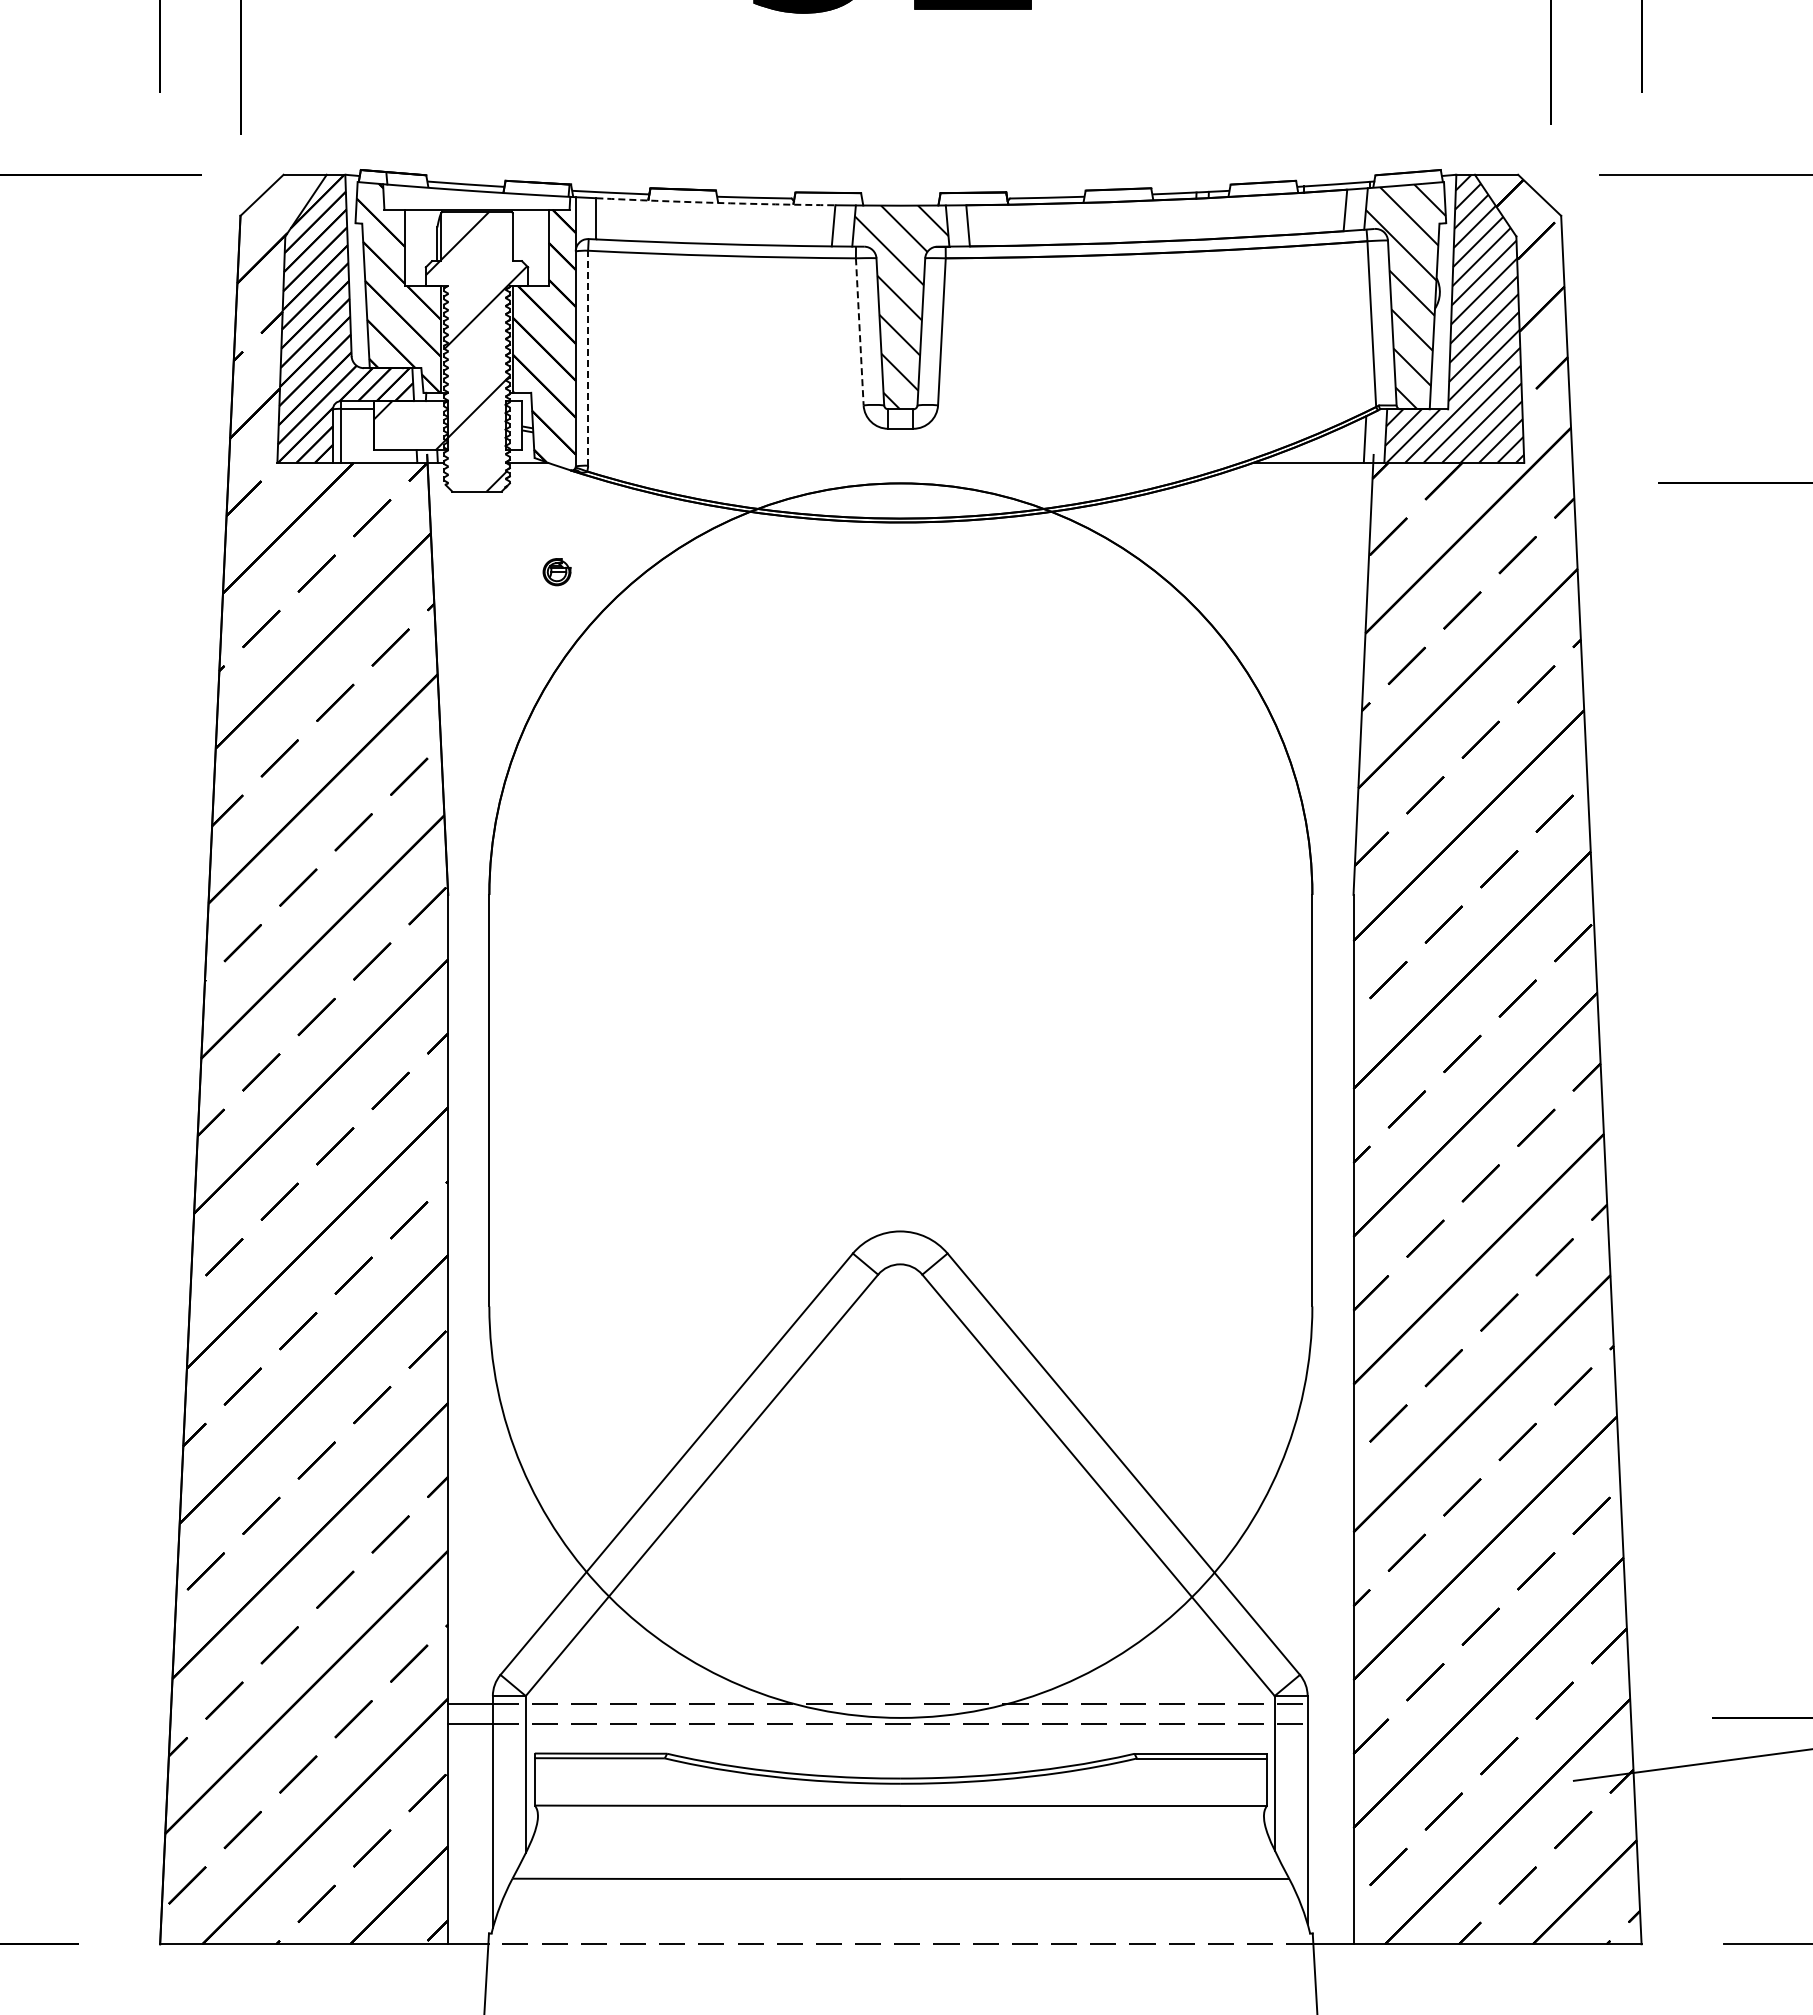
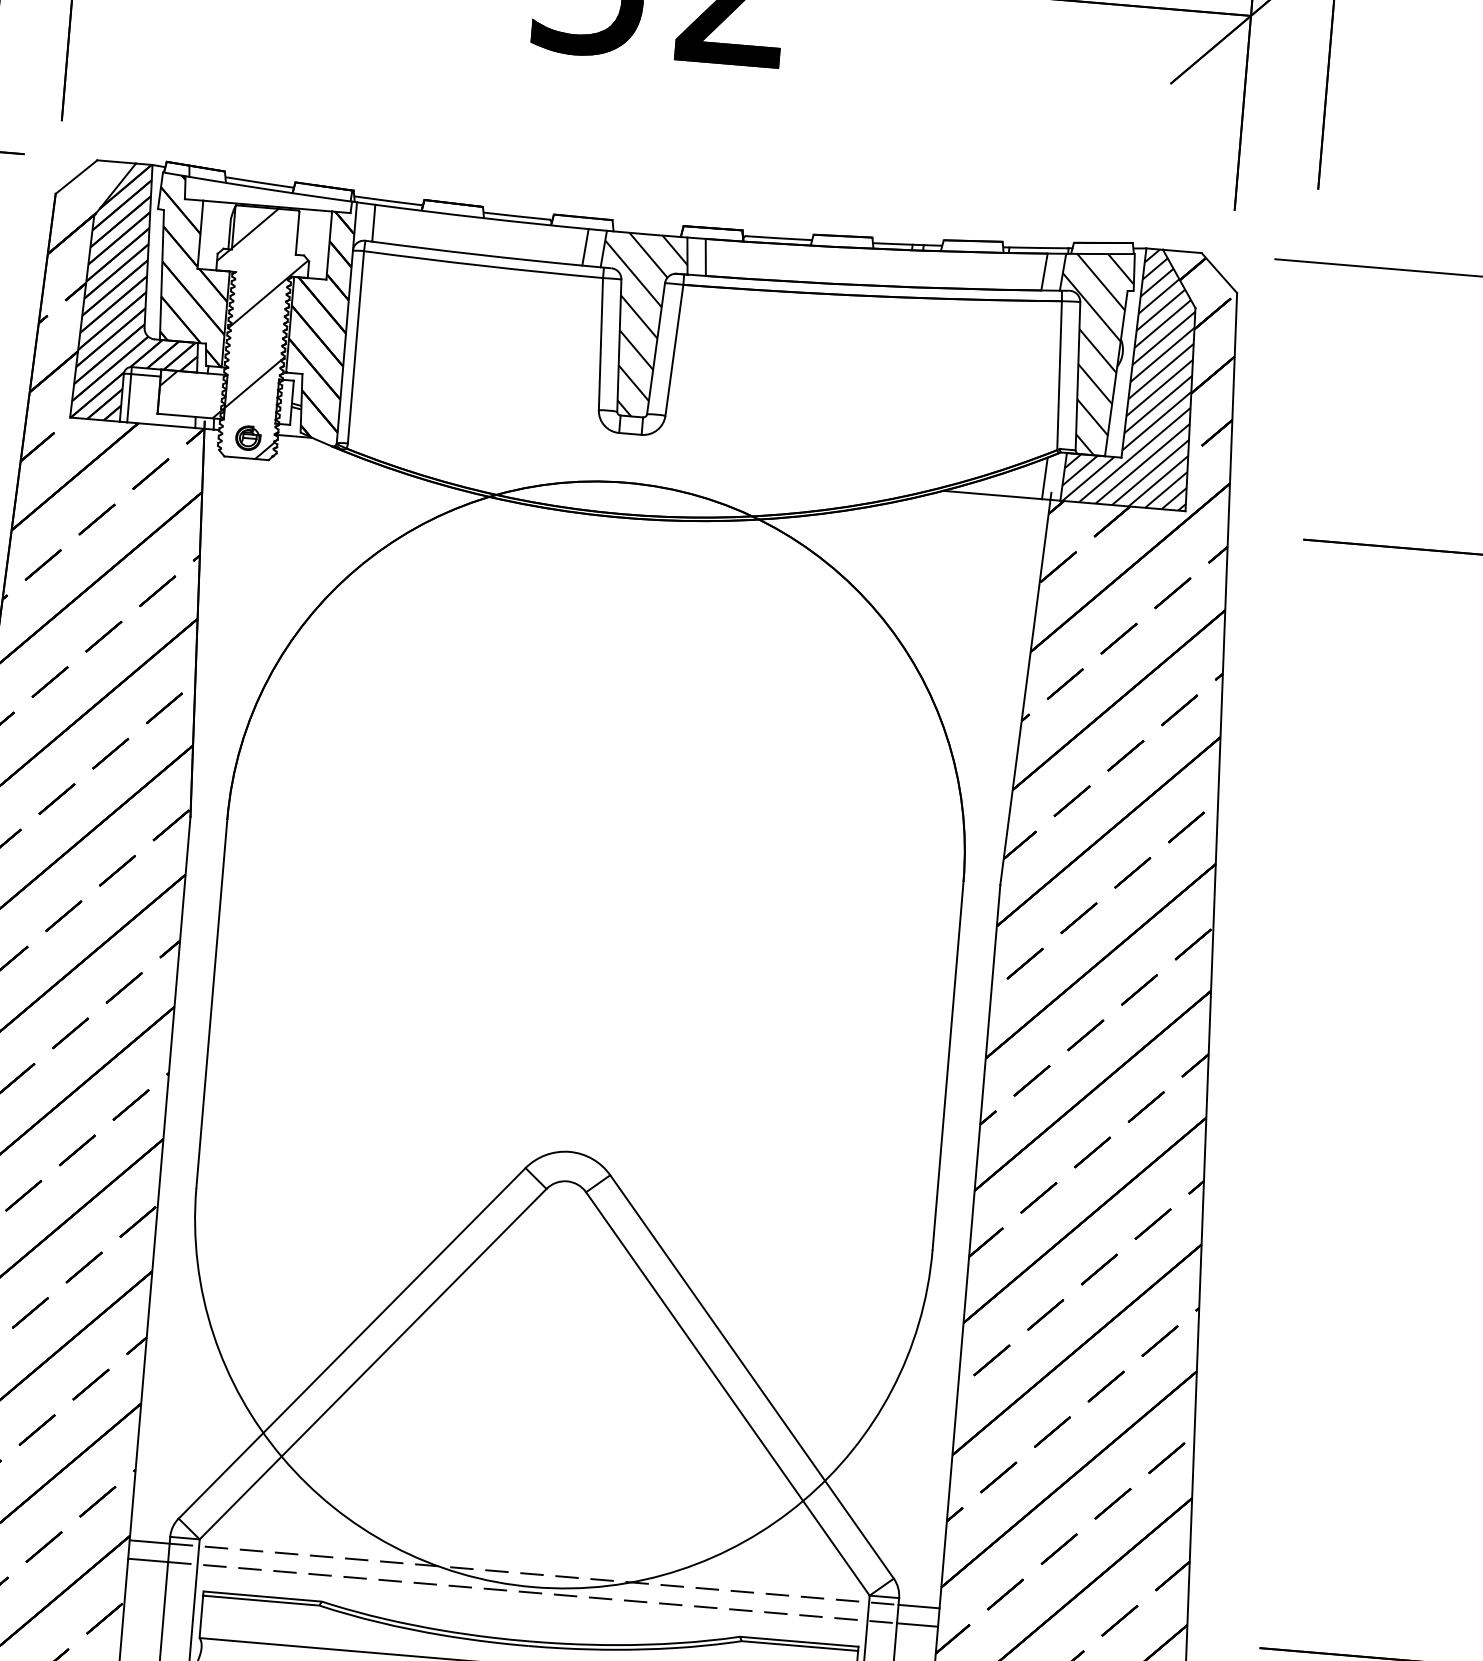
arc: (715, 202) -> (481, 217), dashed -> solid
line: (859, 331) -> (600, 343), dashed -> solid
line: (588, 357) -> (356, 346), dashed -> solid
part: (556, 572) -> (247, 438), moved
line: (1330, 1703) -> (919, 1606), added
line: (1330, 1724) -> (917, 1625), added

